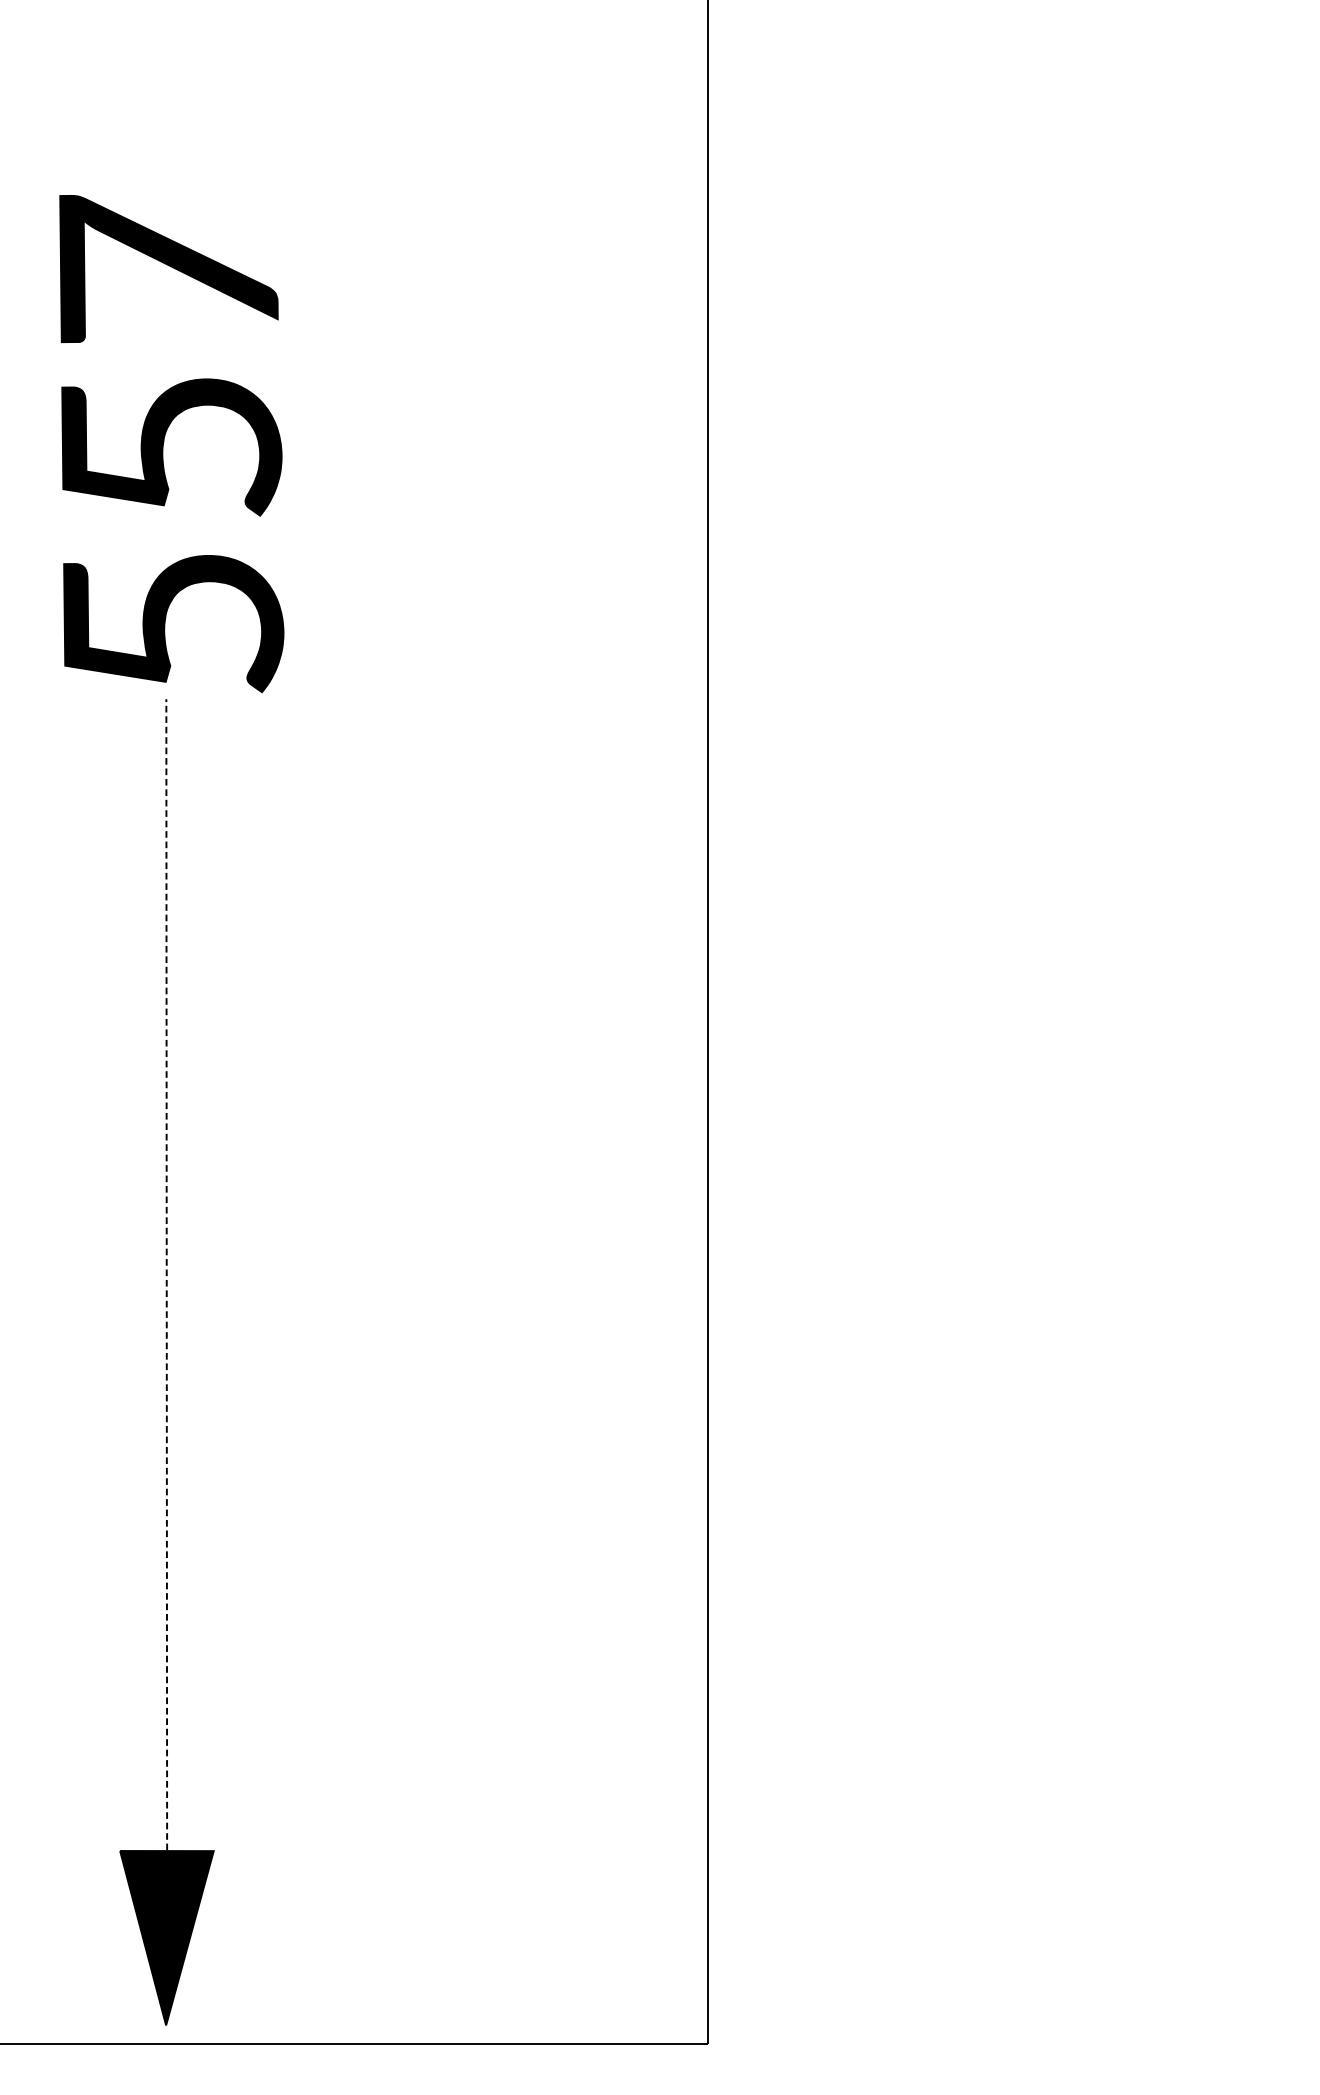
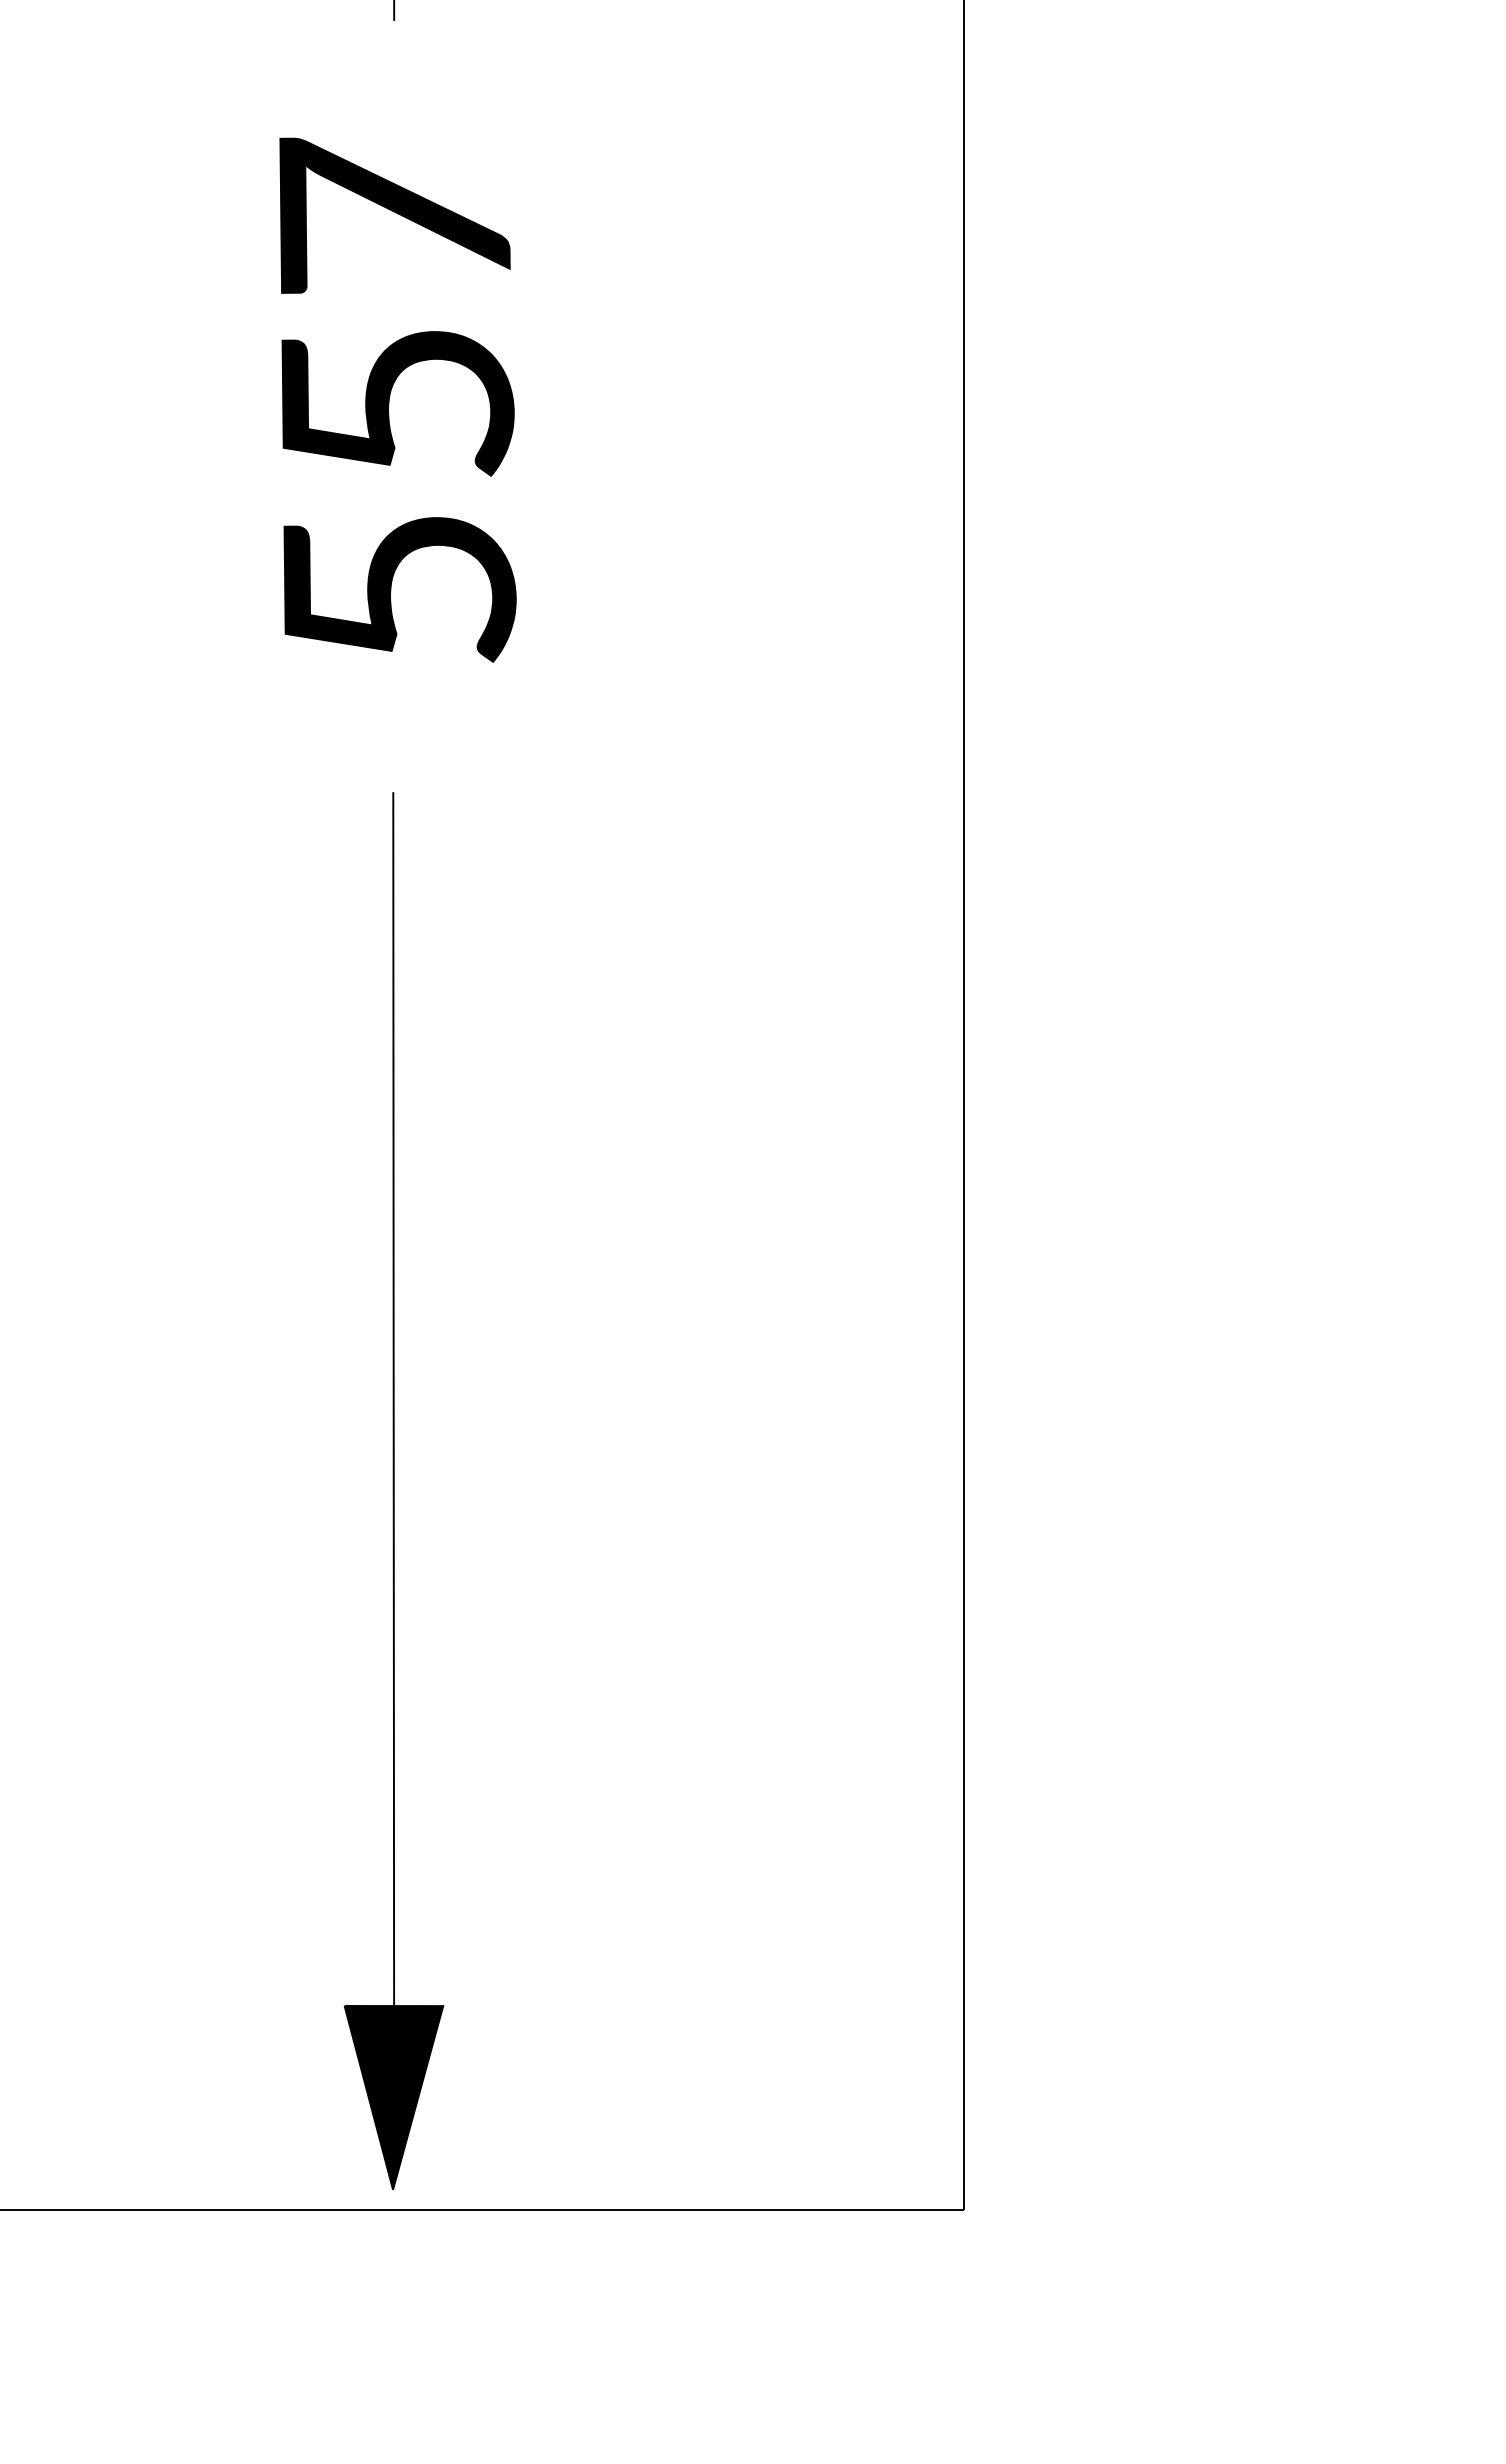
text: (171, 443) -> (397, 399), moved
line: (166, 1322) -> (393, 1448), dashed -> solid

